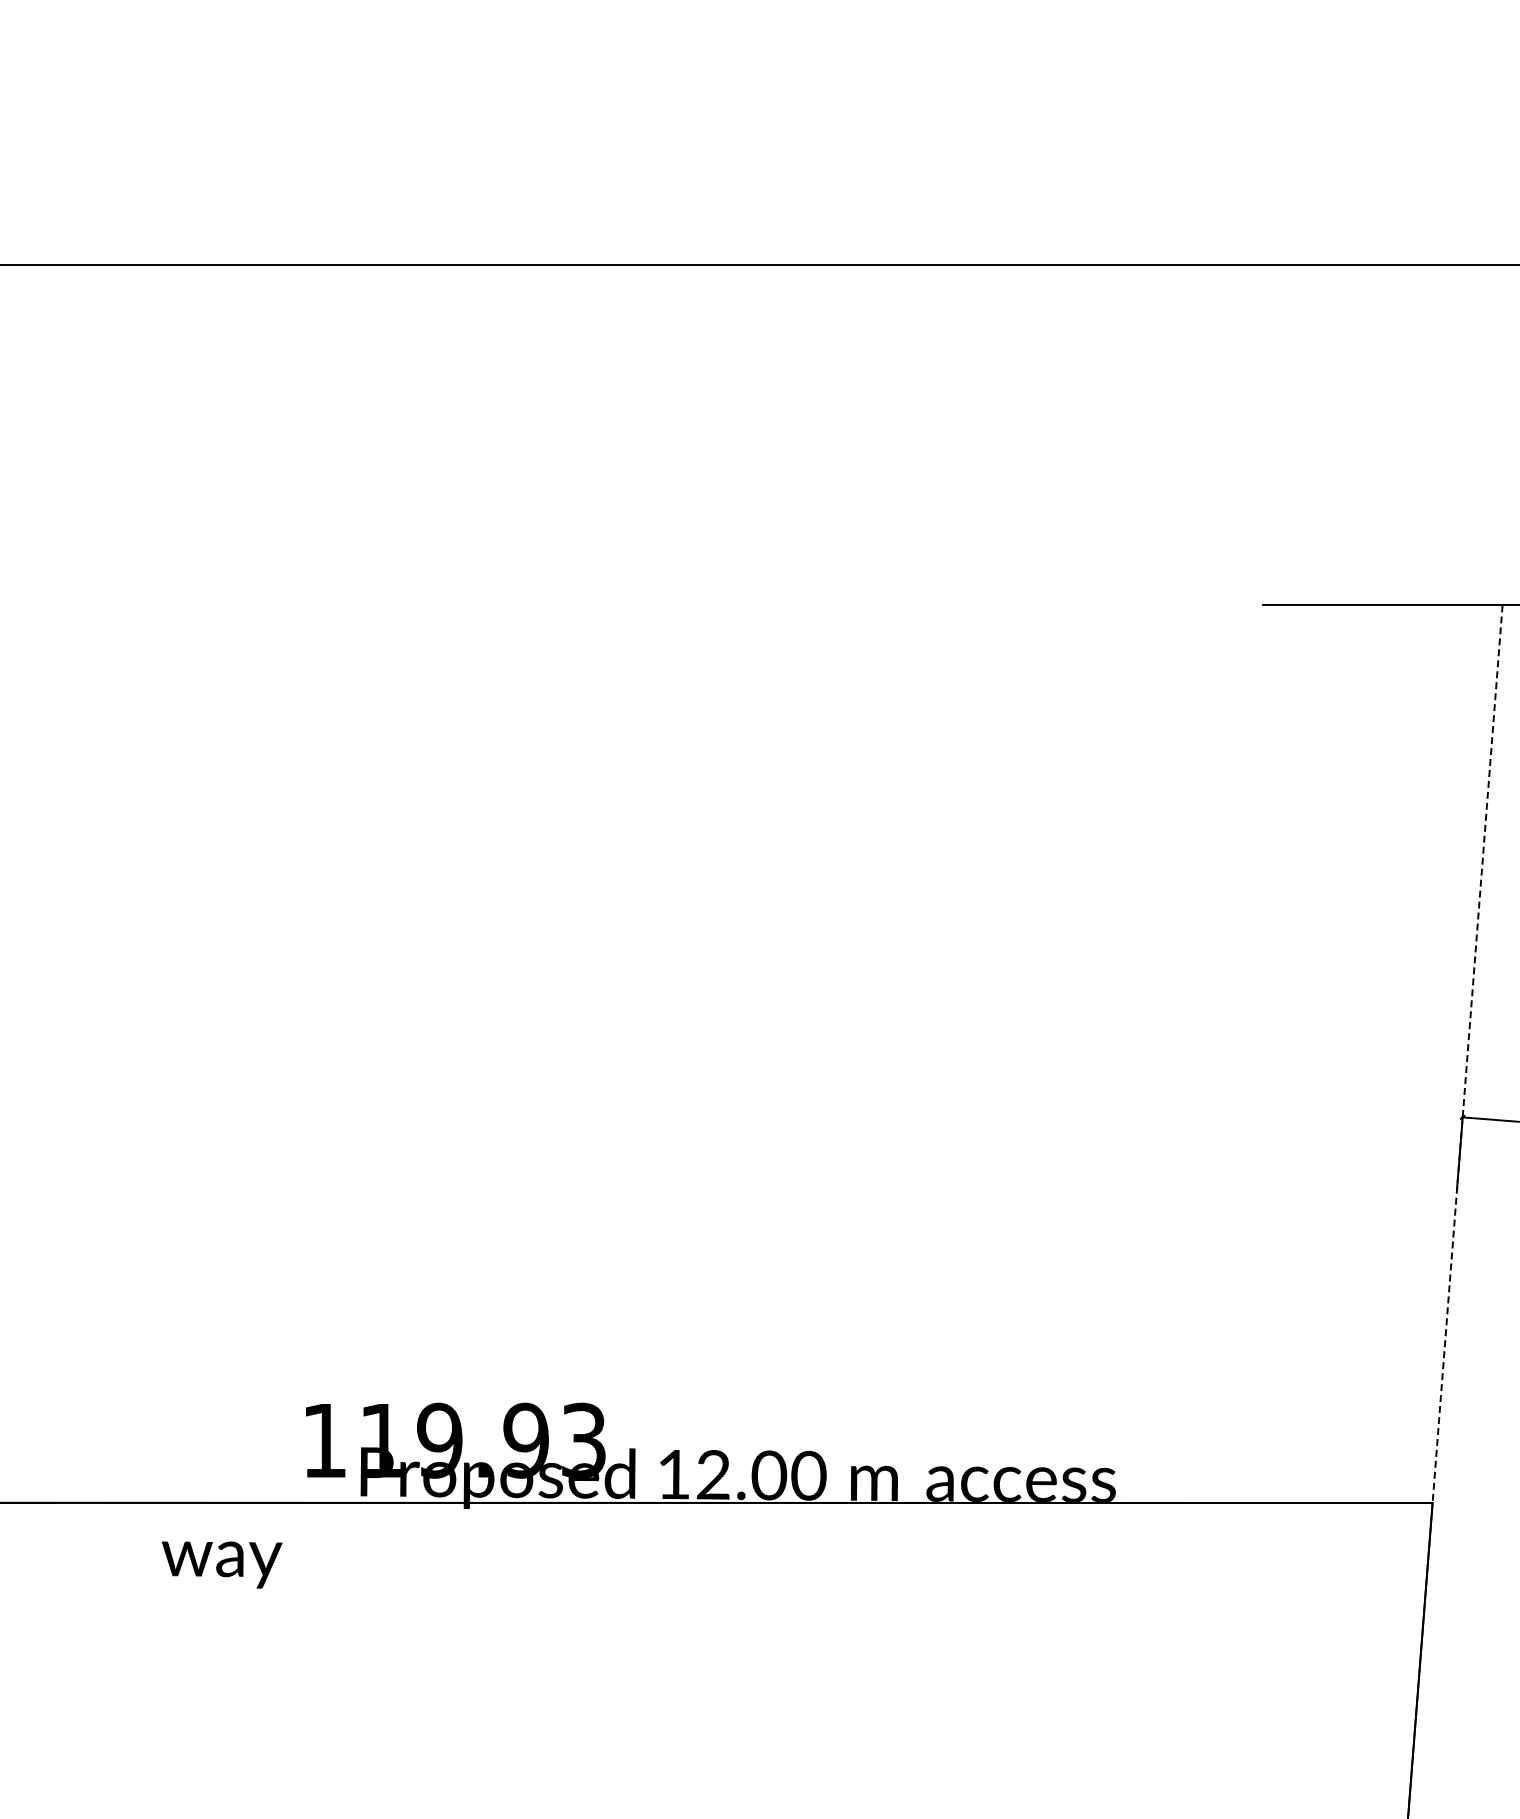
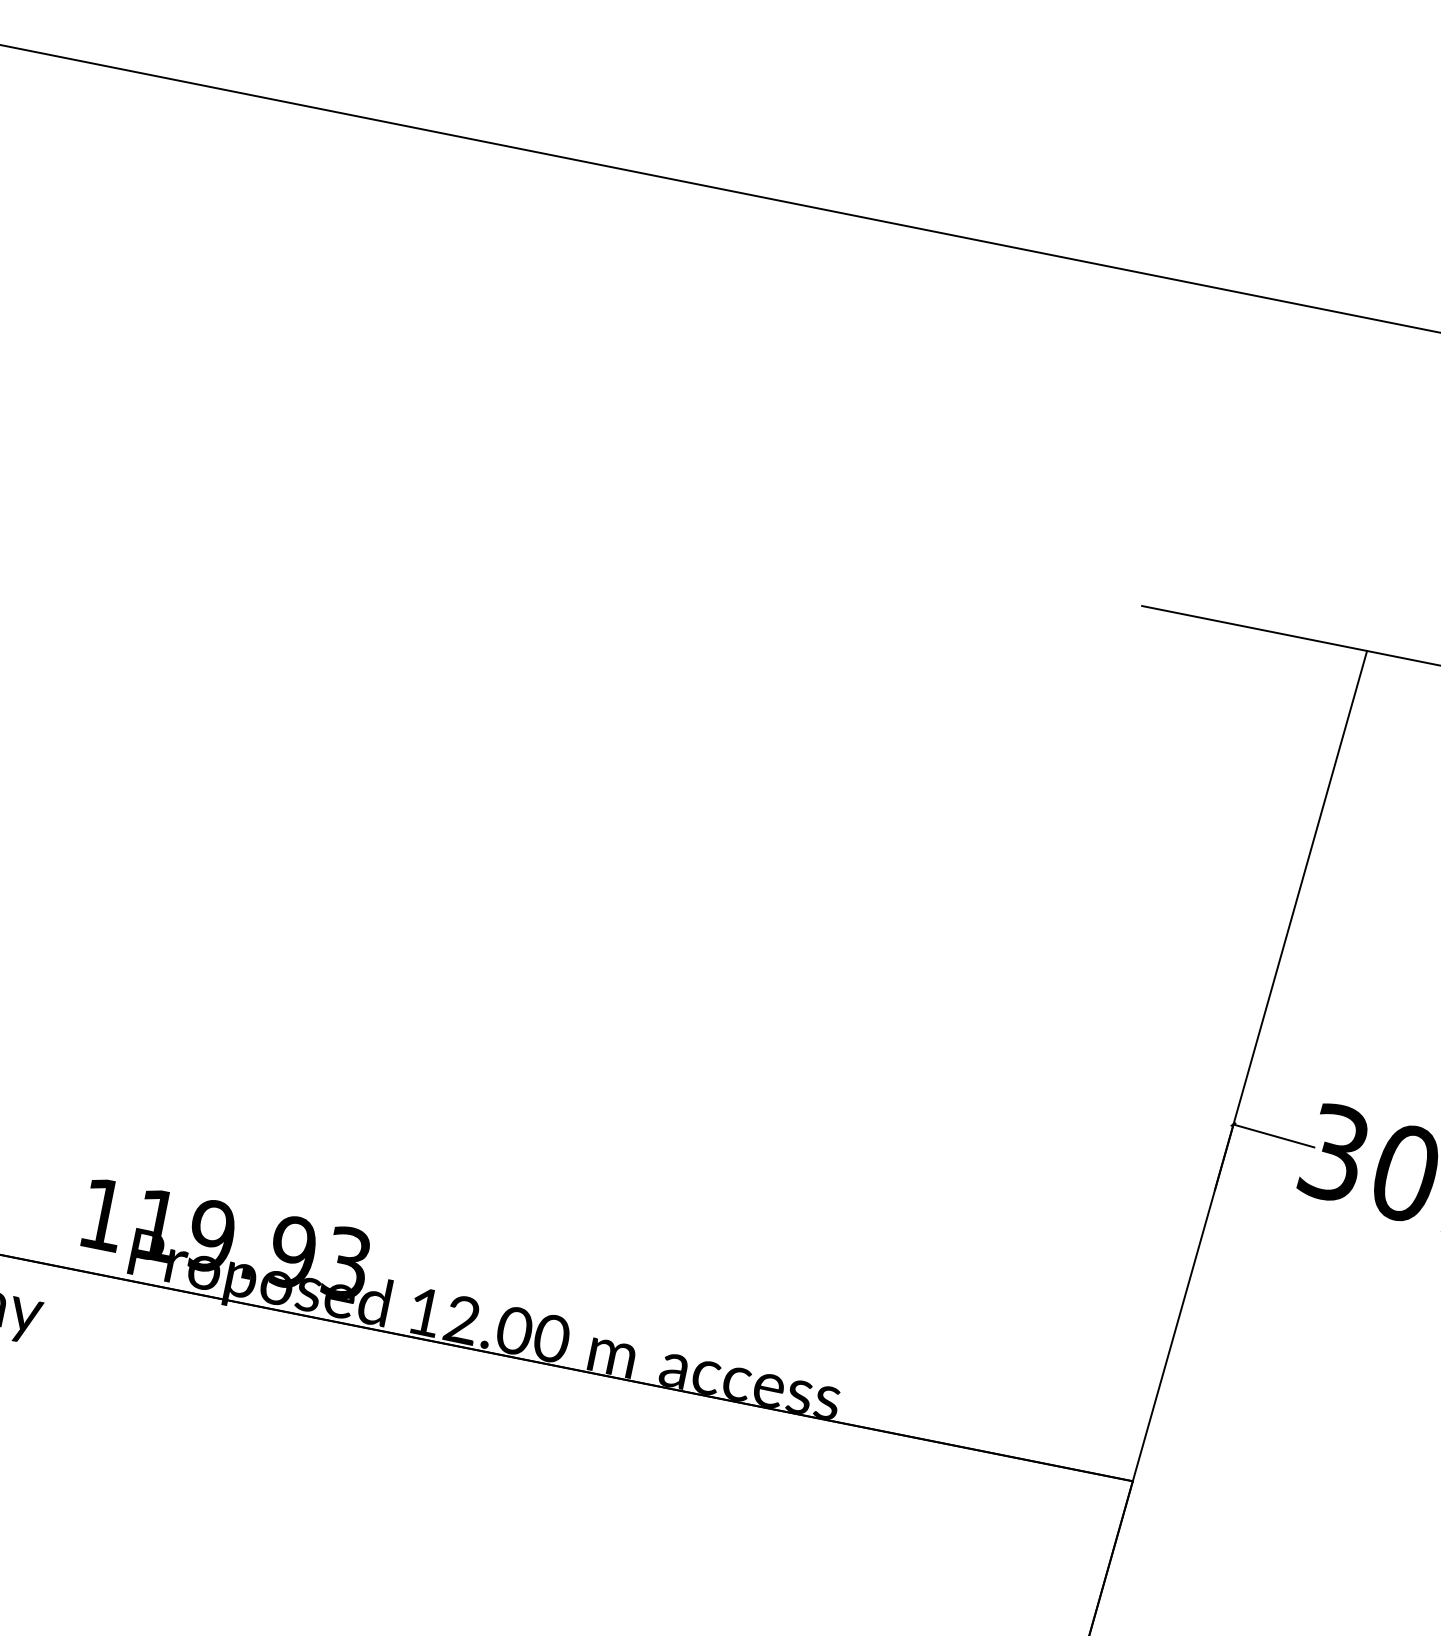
line: (1467, 1054) -> (1249, 1066), dashed -> solid

